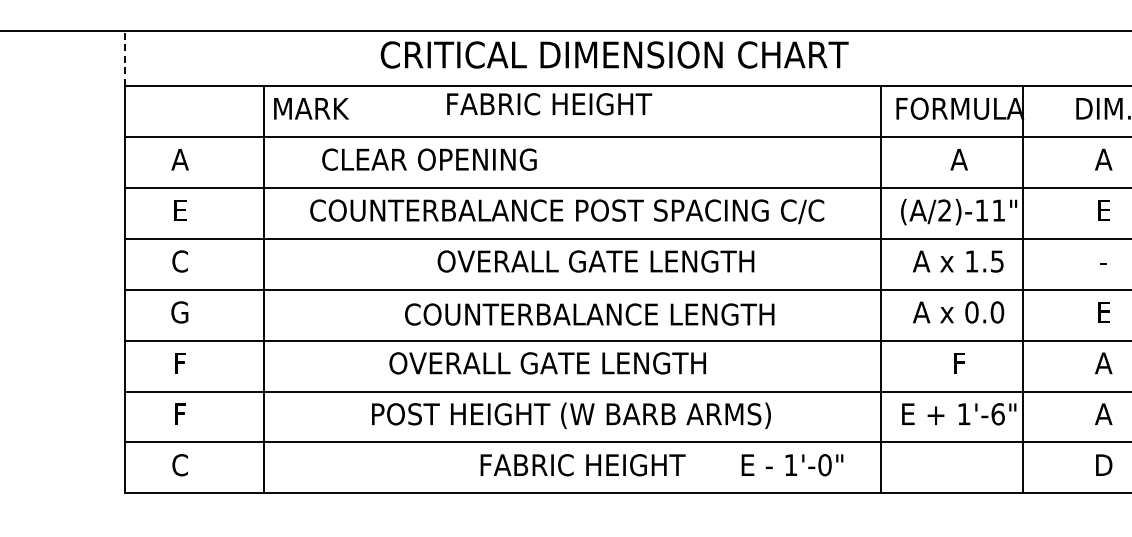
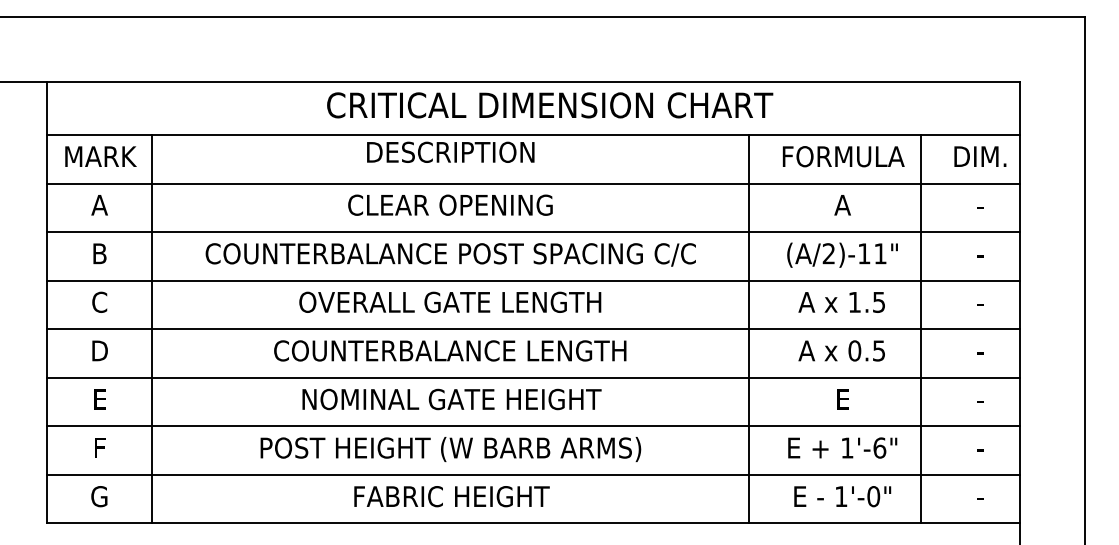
text: (615, 55) -> (550, 105), moved
line: (125, 58) -> (47, 108), dashed -> solid
text: (549, 103) -> (451, 151), FABRIC HEIGHT -> DESCRIPTION
text: (311, 108) -> (100, 156), moved
text: (429, 158) -> (450, 204), moved
text: (1103, 159) -> (980, 205), A -> -
text: (179, 210) -> (99, 253), E -> B
text: (1103, 210) -> (980, 253), E -> -
text: (566, 211) -> (450, 254), moved
text: (596, 260) -> (450, 301), moved
line: (264, 288) -> (152, 328), moved
line: (881, 288) -> (749, 328), moved
line: (1022, 288) -> (920, 328), moved
text: (179, 311) -> (99, 350), G -> D
text: (996, 311) -> (878, 350), 0.0 -> 0.5
text: (1103, 311) -> (980, 350), E -> -
text: (589, 314) -> (450, 350), moved
text: (179, 363) -> (99, 399), F -> E
text: (547, 363) -> (450, 399), OVERALL GATE LENGTH -> NOMINAL GATE HEIGHT
text: (959, 363) -> (842, 399), F -> E
text: (1103, 363) -> (980, 399), A -> -
text: (1103, 413) -> (980, 447), A -> -
text: (571, 415) -> (450, 449), moved
text: (179, 465) -> (99, 496), C -> G
text: (582, 465) -> (451, 496), moved
text: (792, 465) -> (842, 496), moved
text: (1103, 465) -> (980, 496), D -> -

